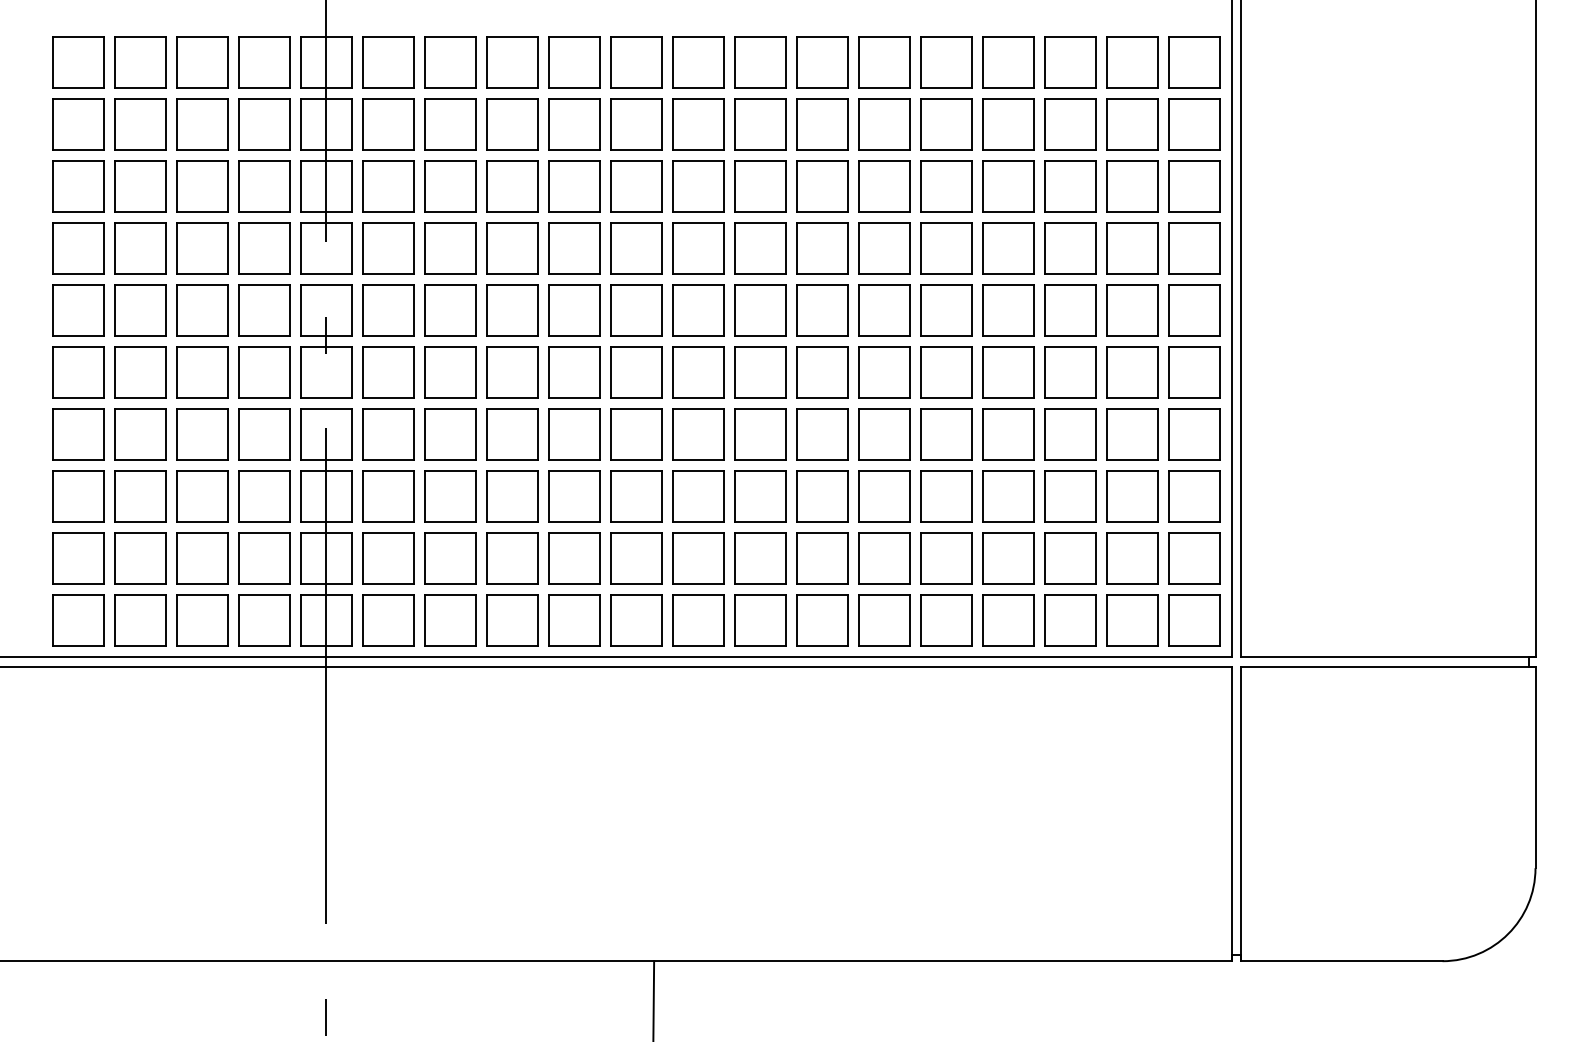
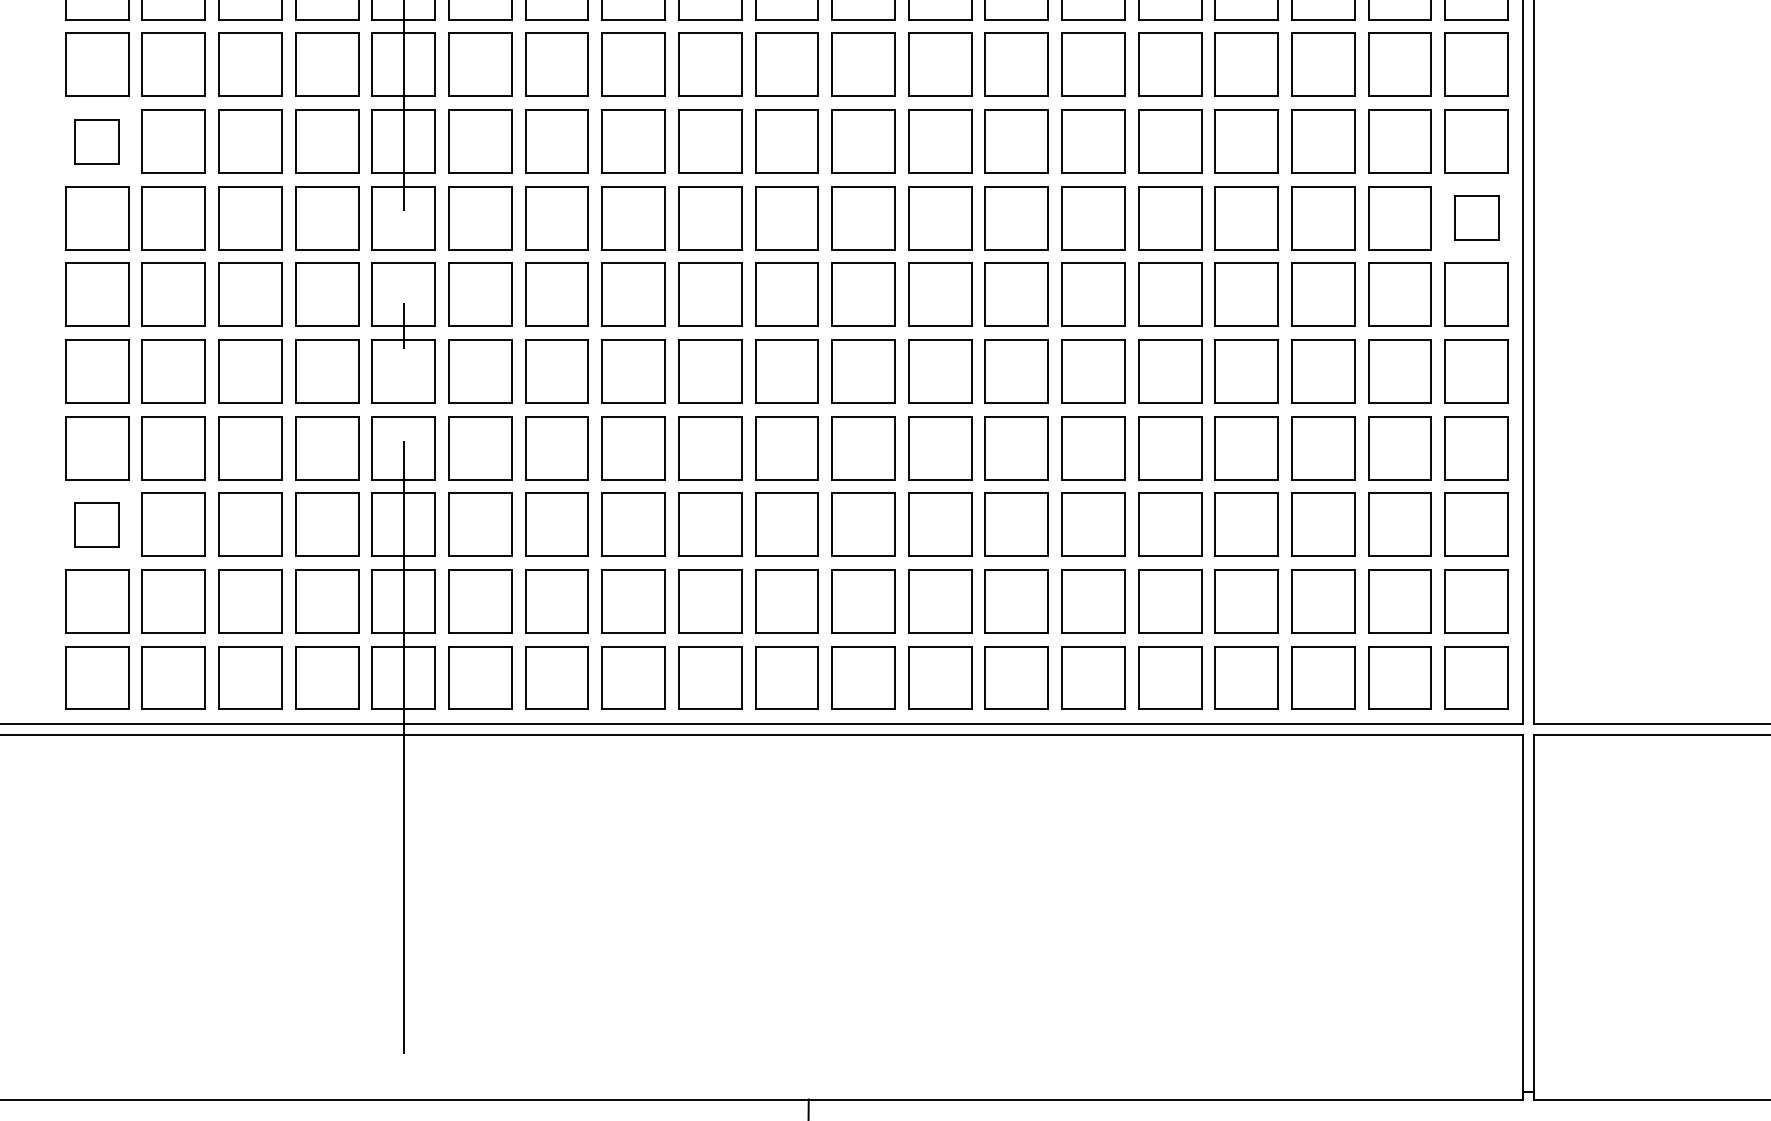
part: (78, 186) -> (97, 141), size x0.7
part: (1194, 248) -> (1476, 218), size x0.7
part: (78, 496) -> (97, 525), size x0.7

